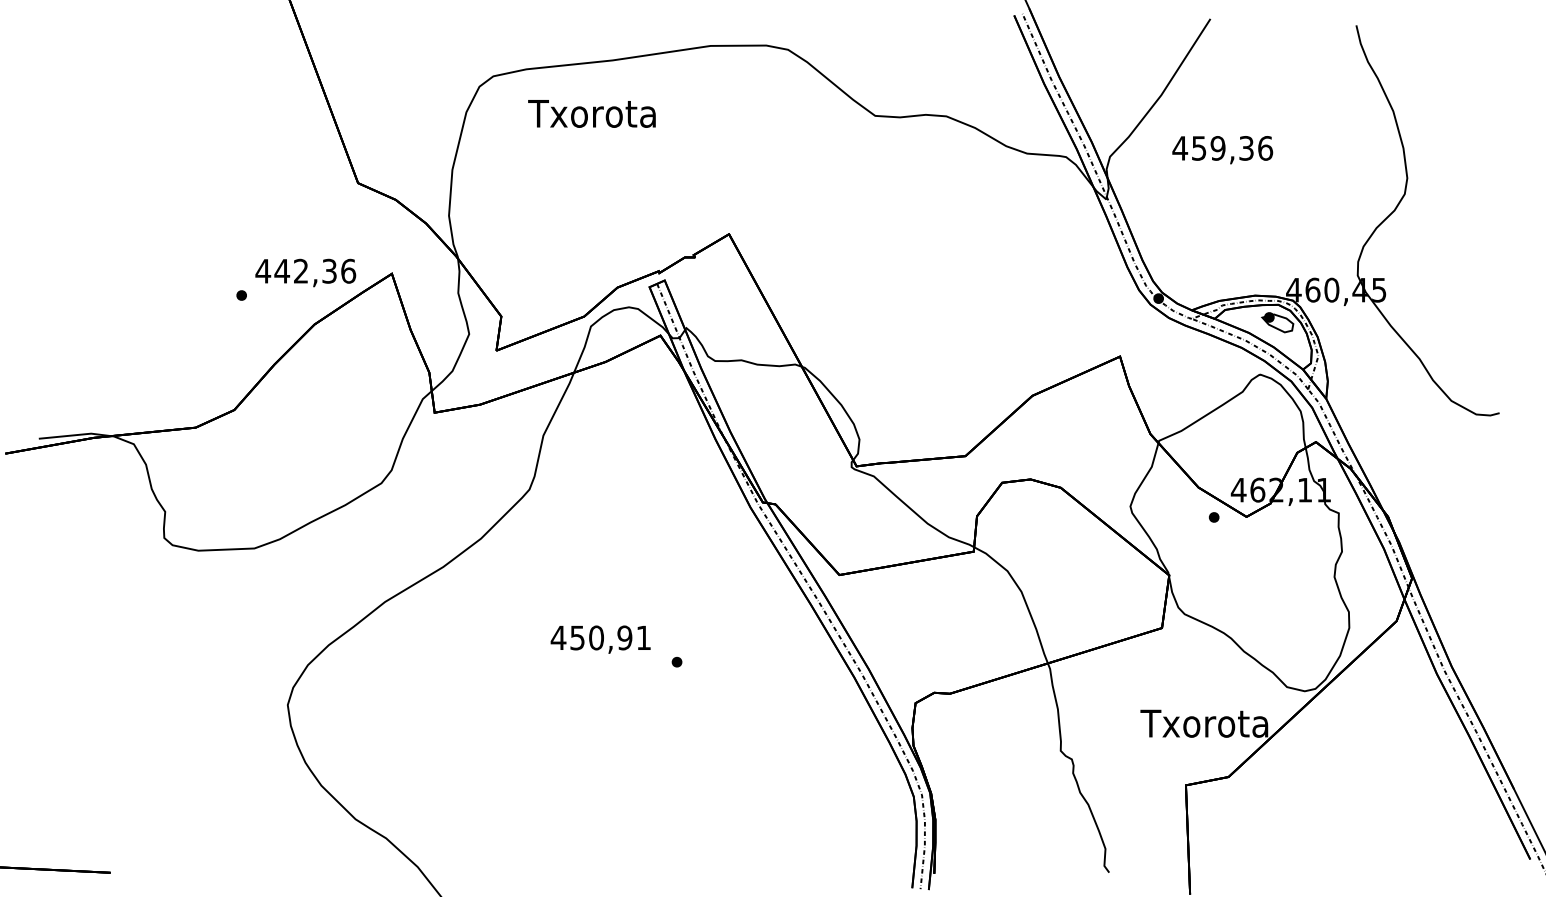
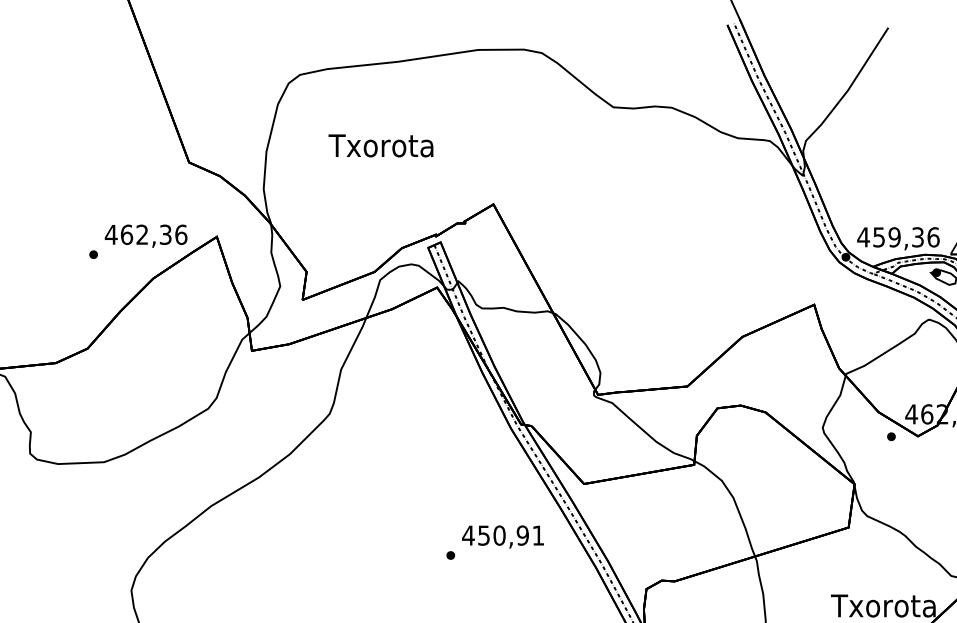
text: (591, 113) -> (380, 145), moved
text: (1222, 150) -> (898, 239), moved
text: (282, 270) -> (127, 234), 442,36 -> 462,36
text: (600, 639) -> (502, 536), moved

